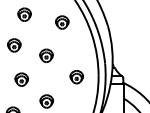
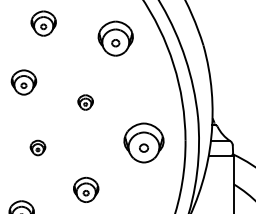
part: (62, 22) -> (116, 38), size x1.4
part: (46, 55) -> (85, 101), size x0.6
part: (76, 77) -> (143, 143), size x1.6
part: (21, 79) -> (37, 147), size x0.6

